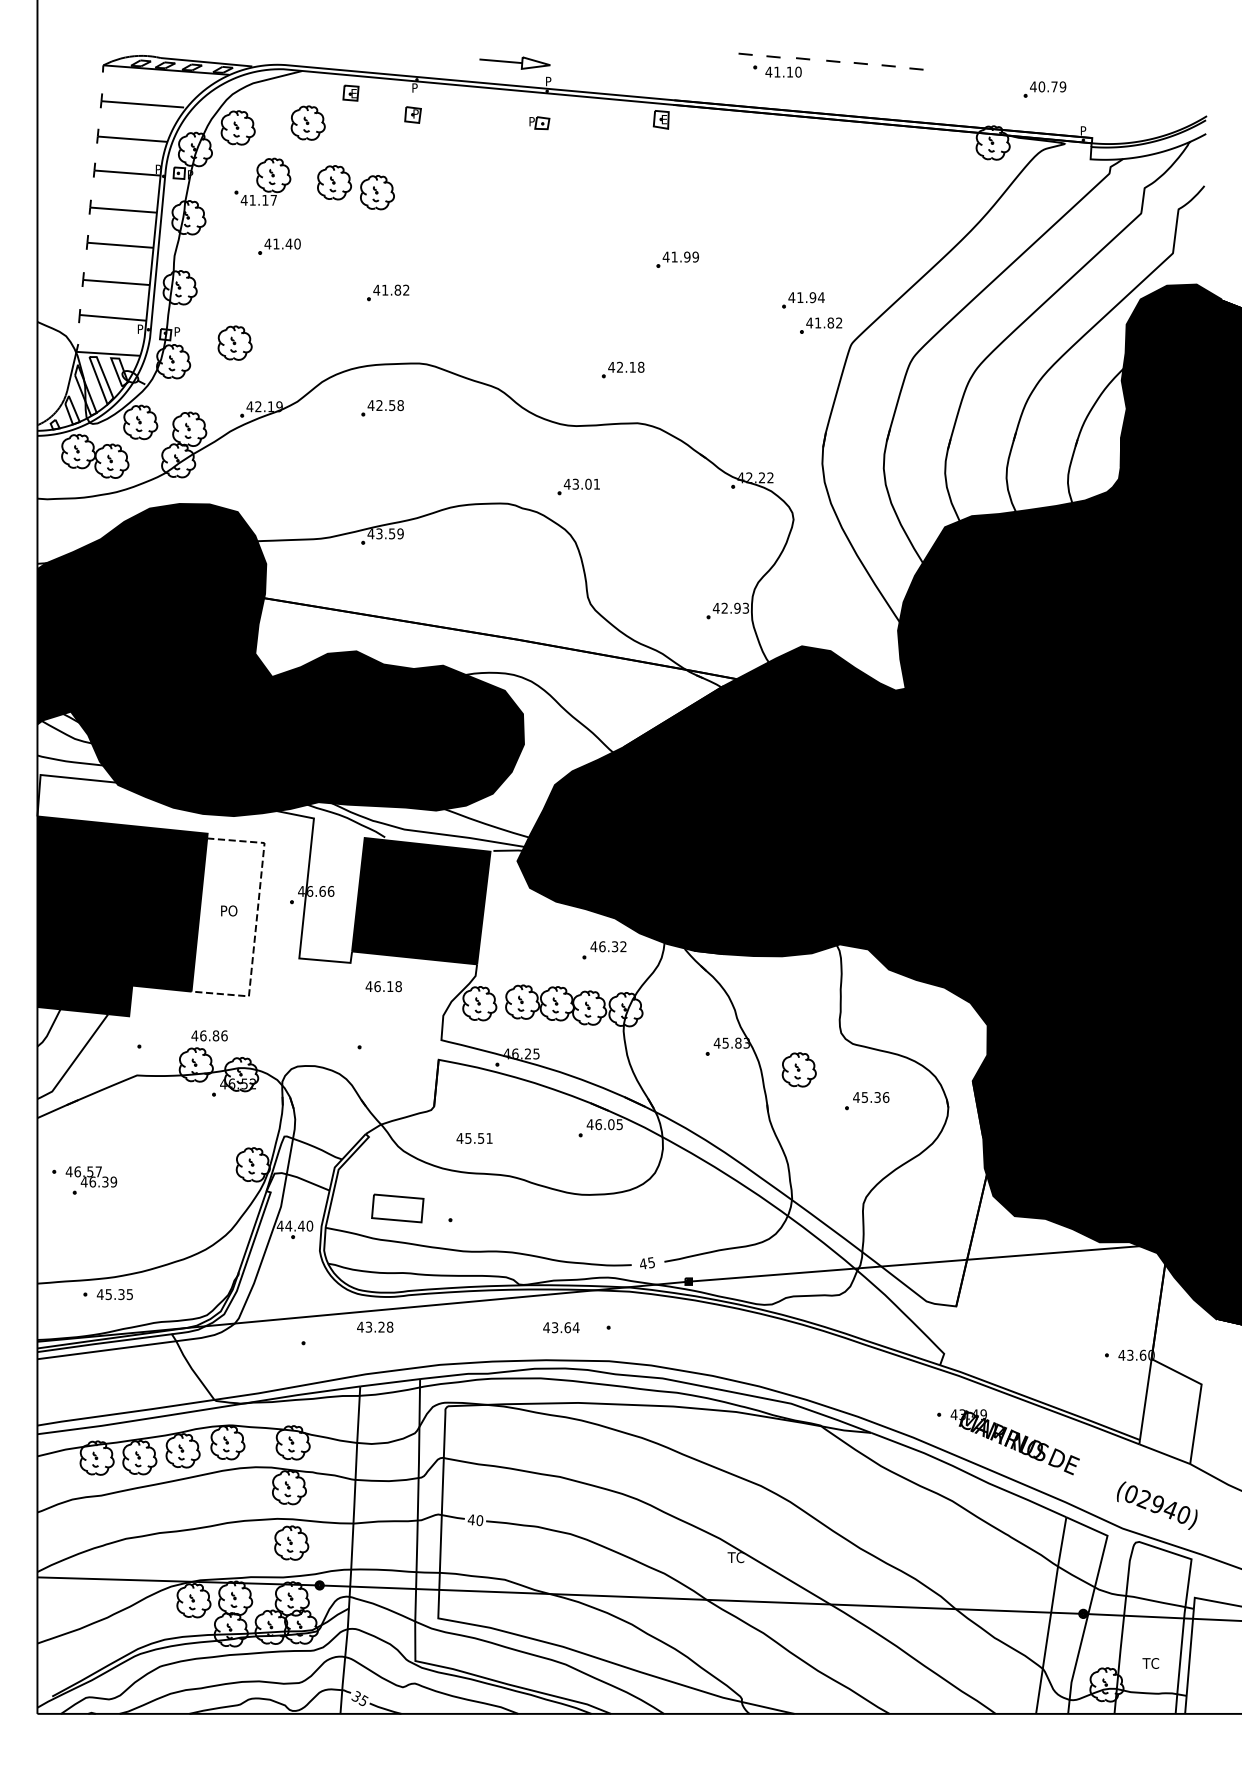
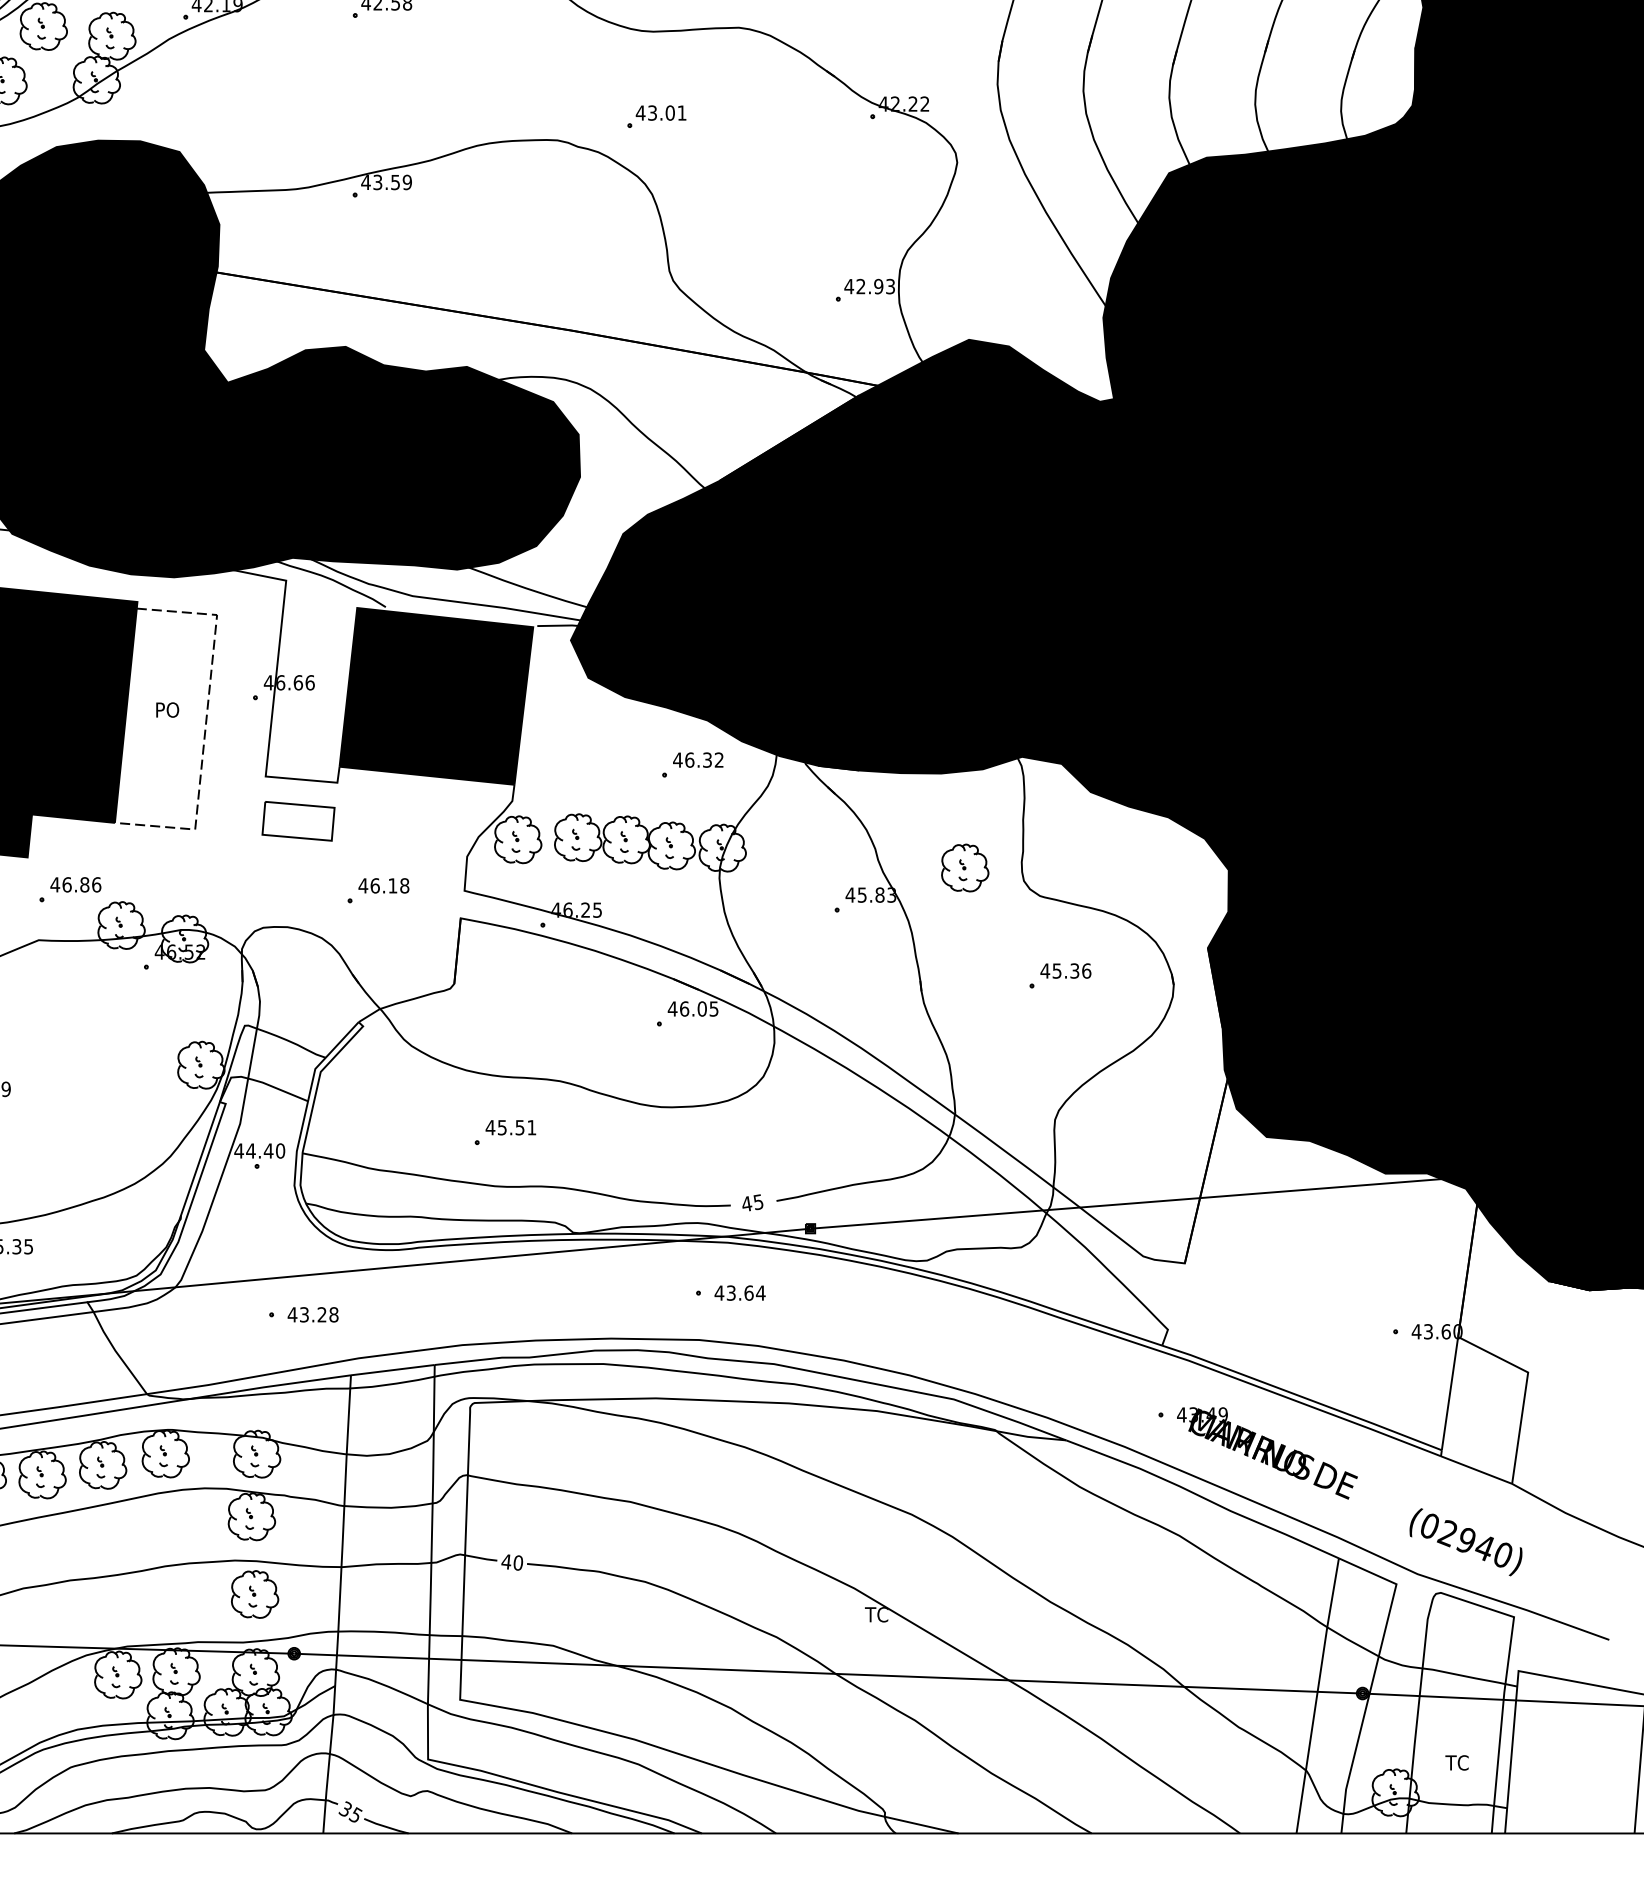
text: (383, 986) -> (383, 885), moved
text: (209, 1035) -> (75, 884), moved
part: (798, 1069) -> (964, 867), moved
text: (474, 1138) -> (510, 1127), moved
part: (397, 1208) -> (298, 821), moved
text: (375, 1326) -> (313, 1313), moved
text: (561, 1327) -> (740, 1292), moved

